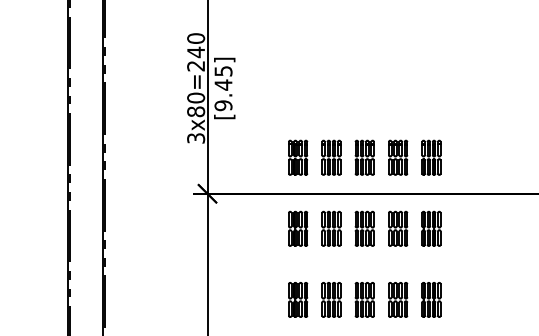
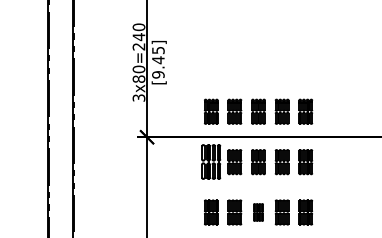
part: (298, 229) -> (211, 162), size x1.4
part: (364, 299) -> (258, 212), size x0.7

